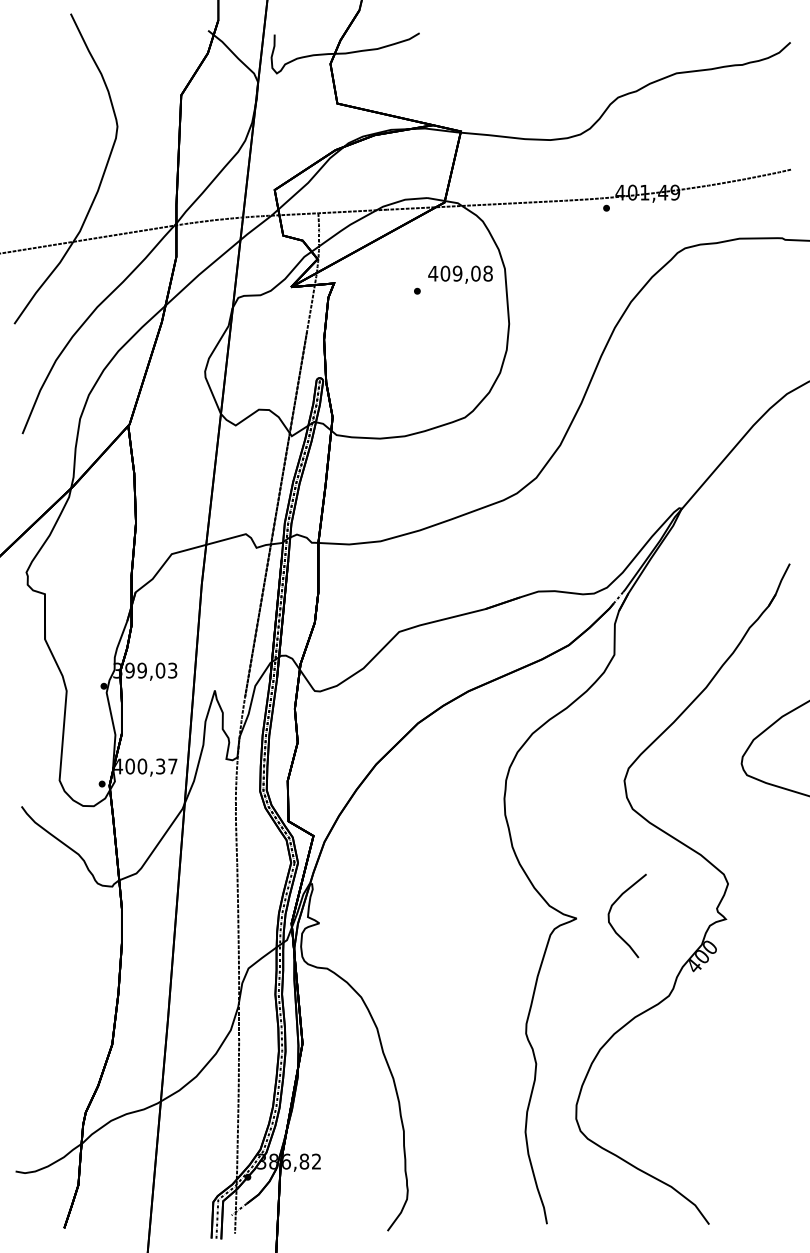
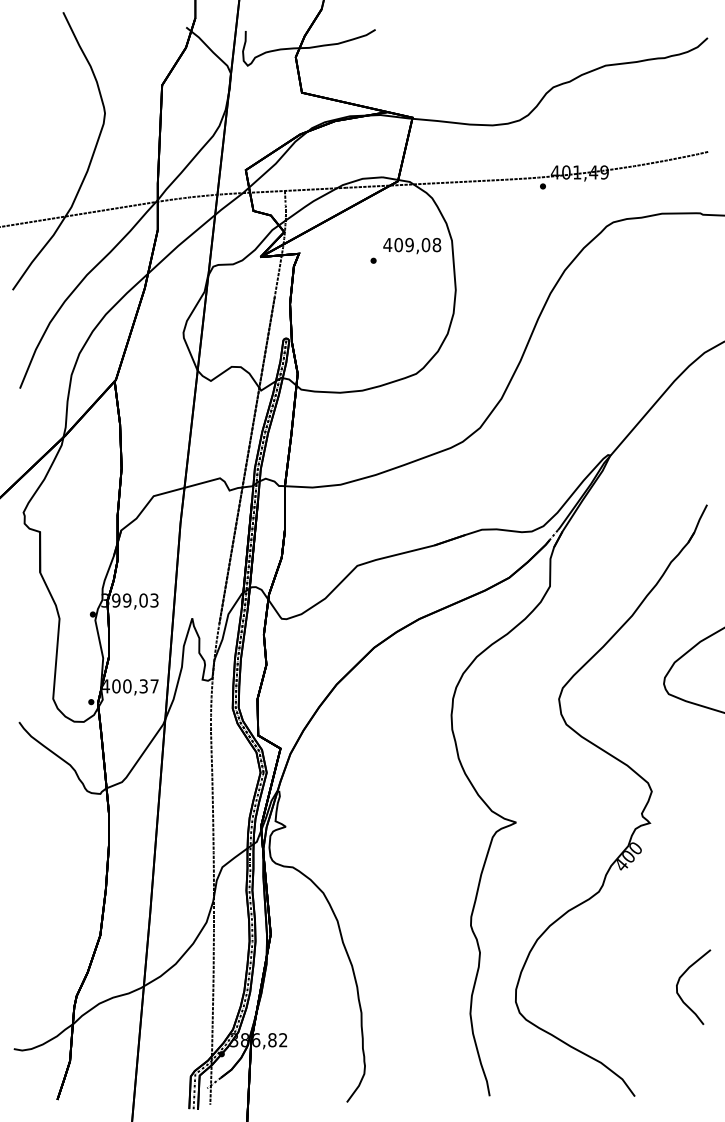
curve: (612, 907) -> (680, 979), moved

